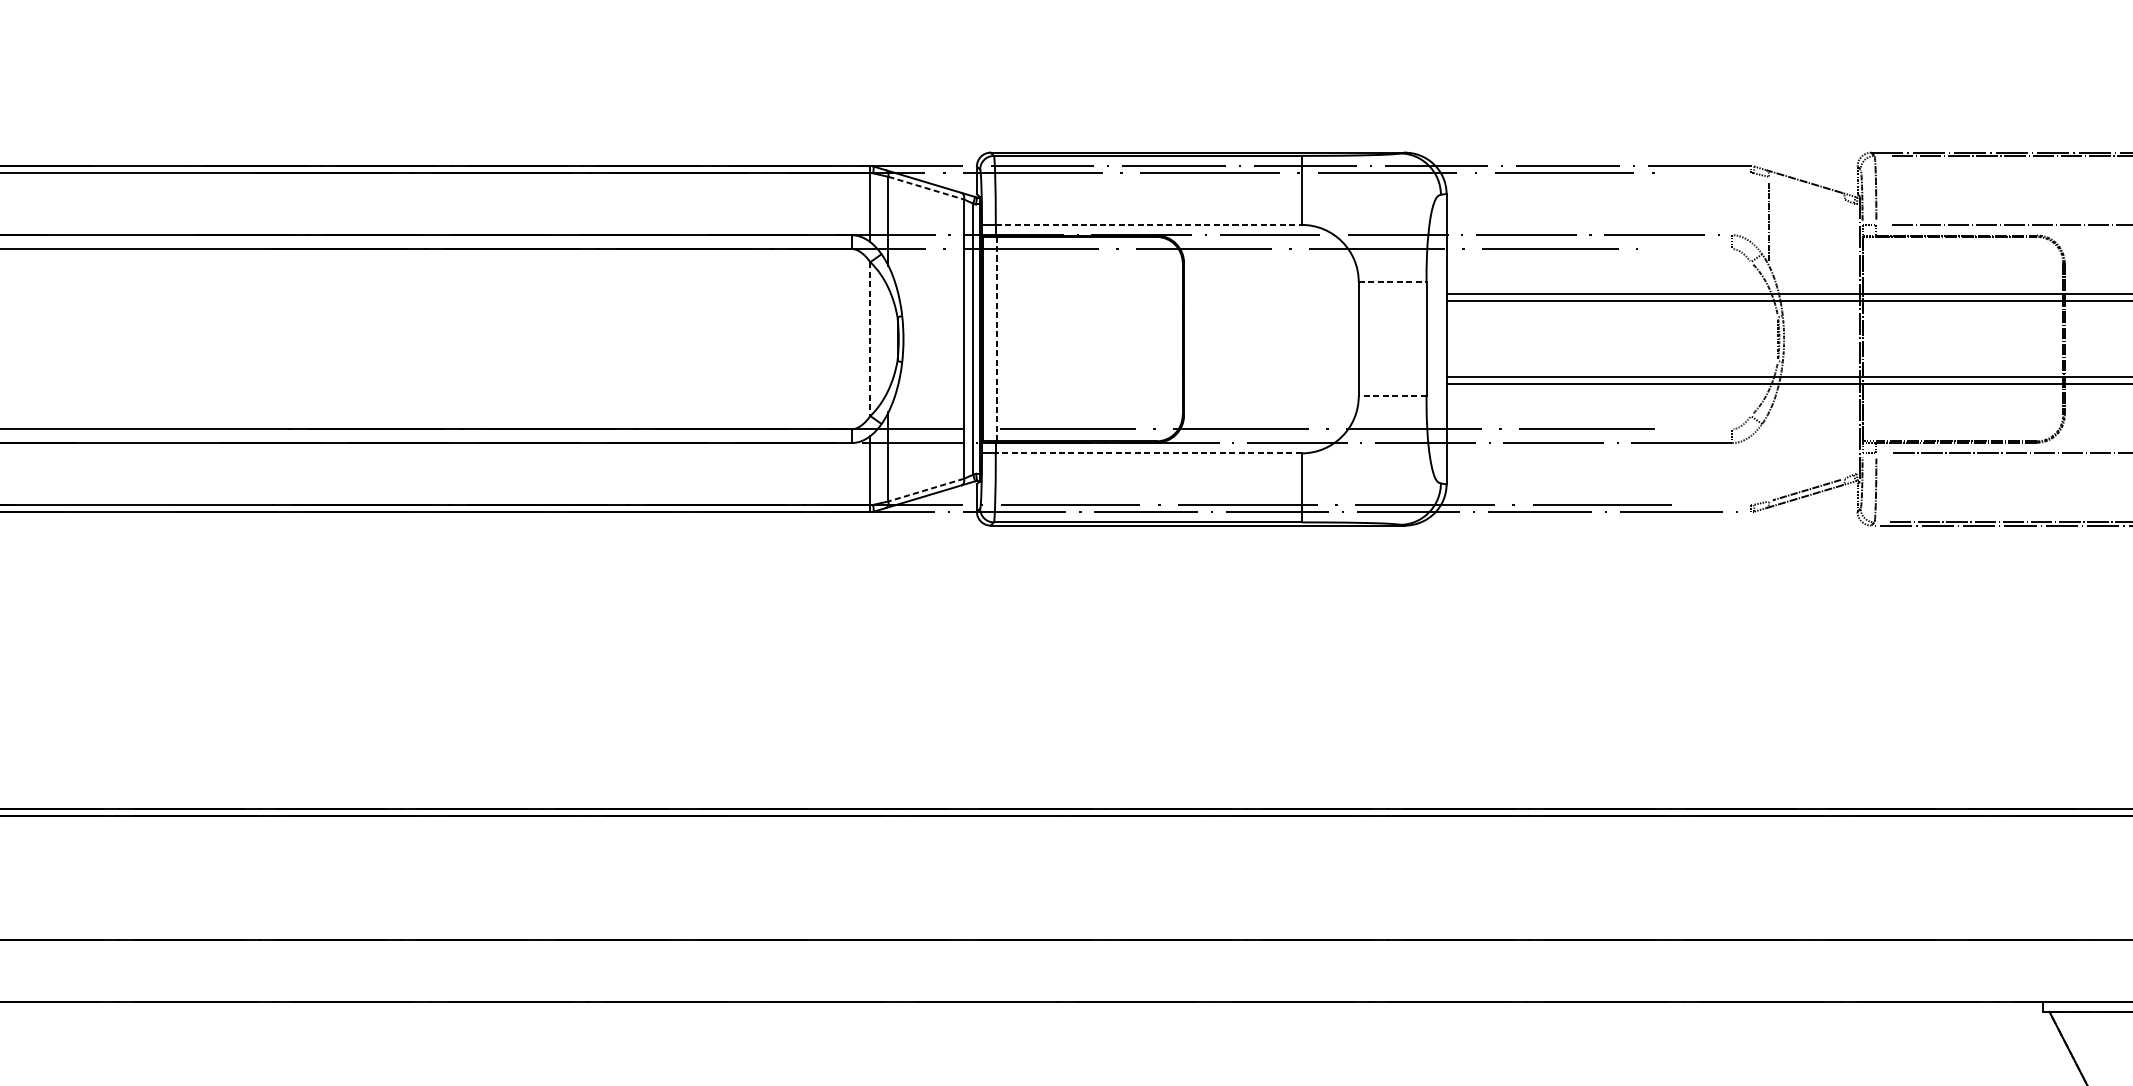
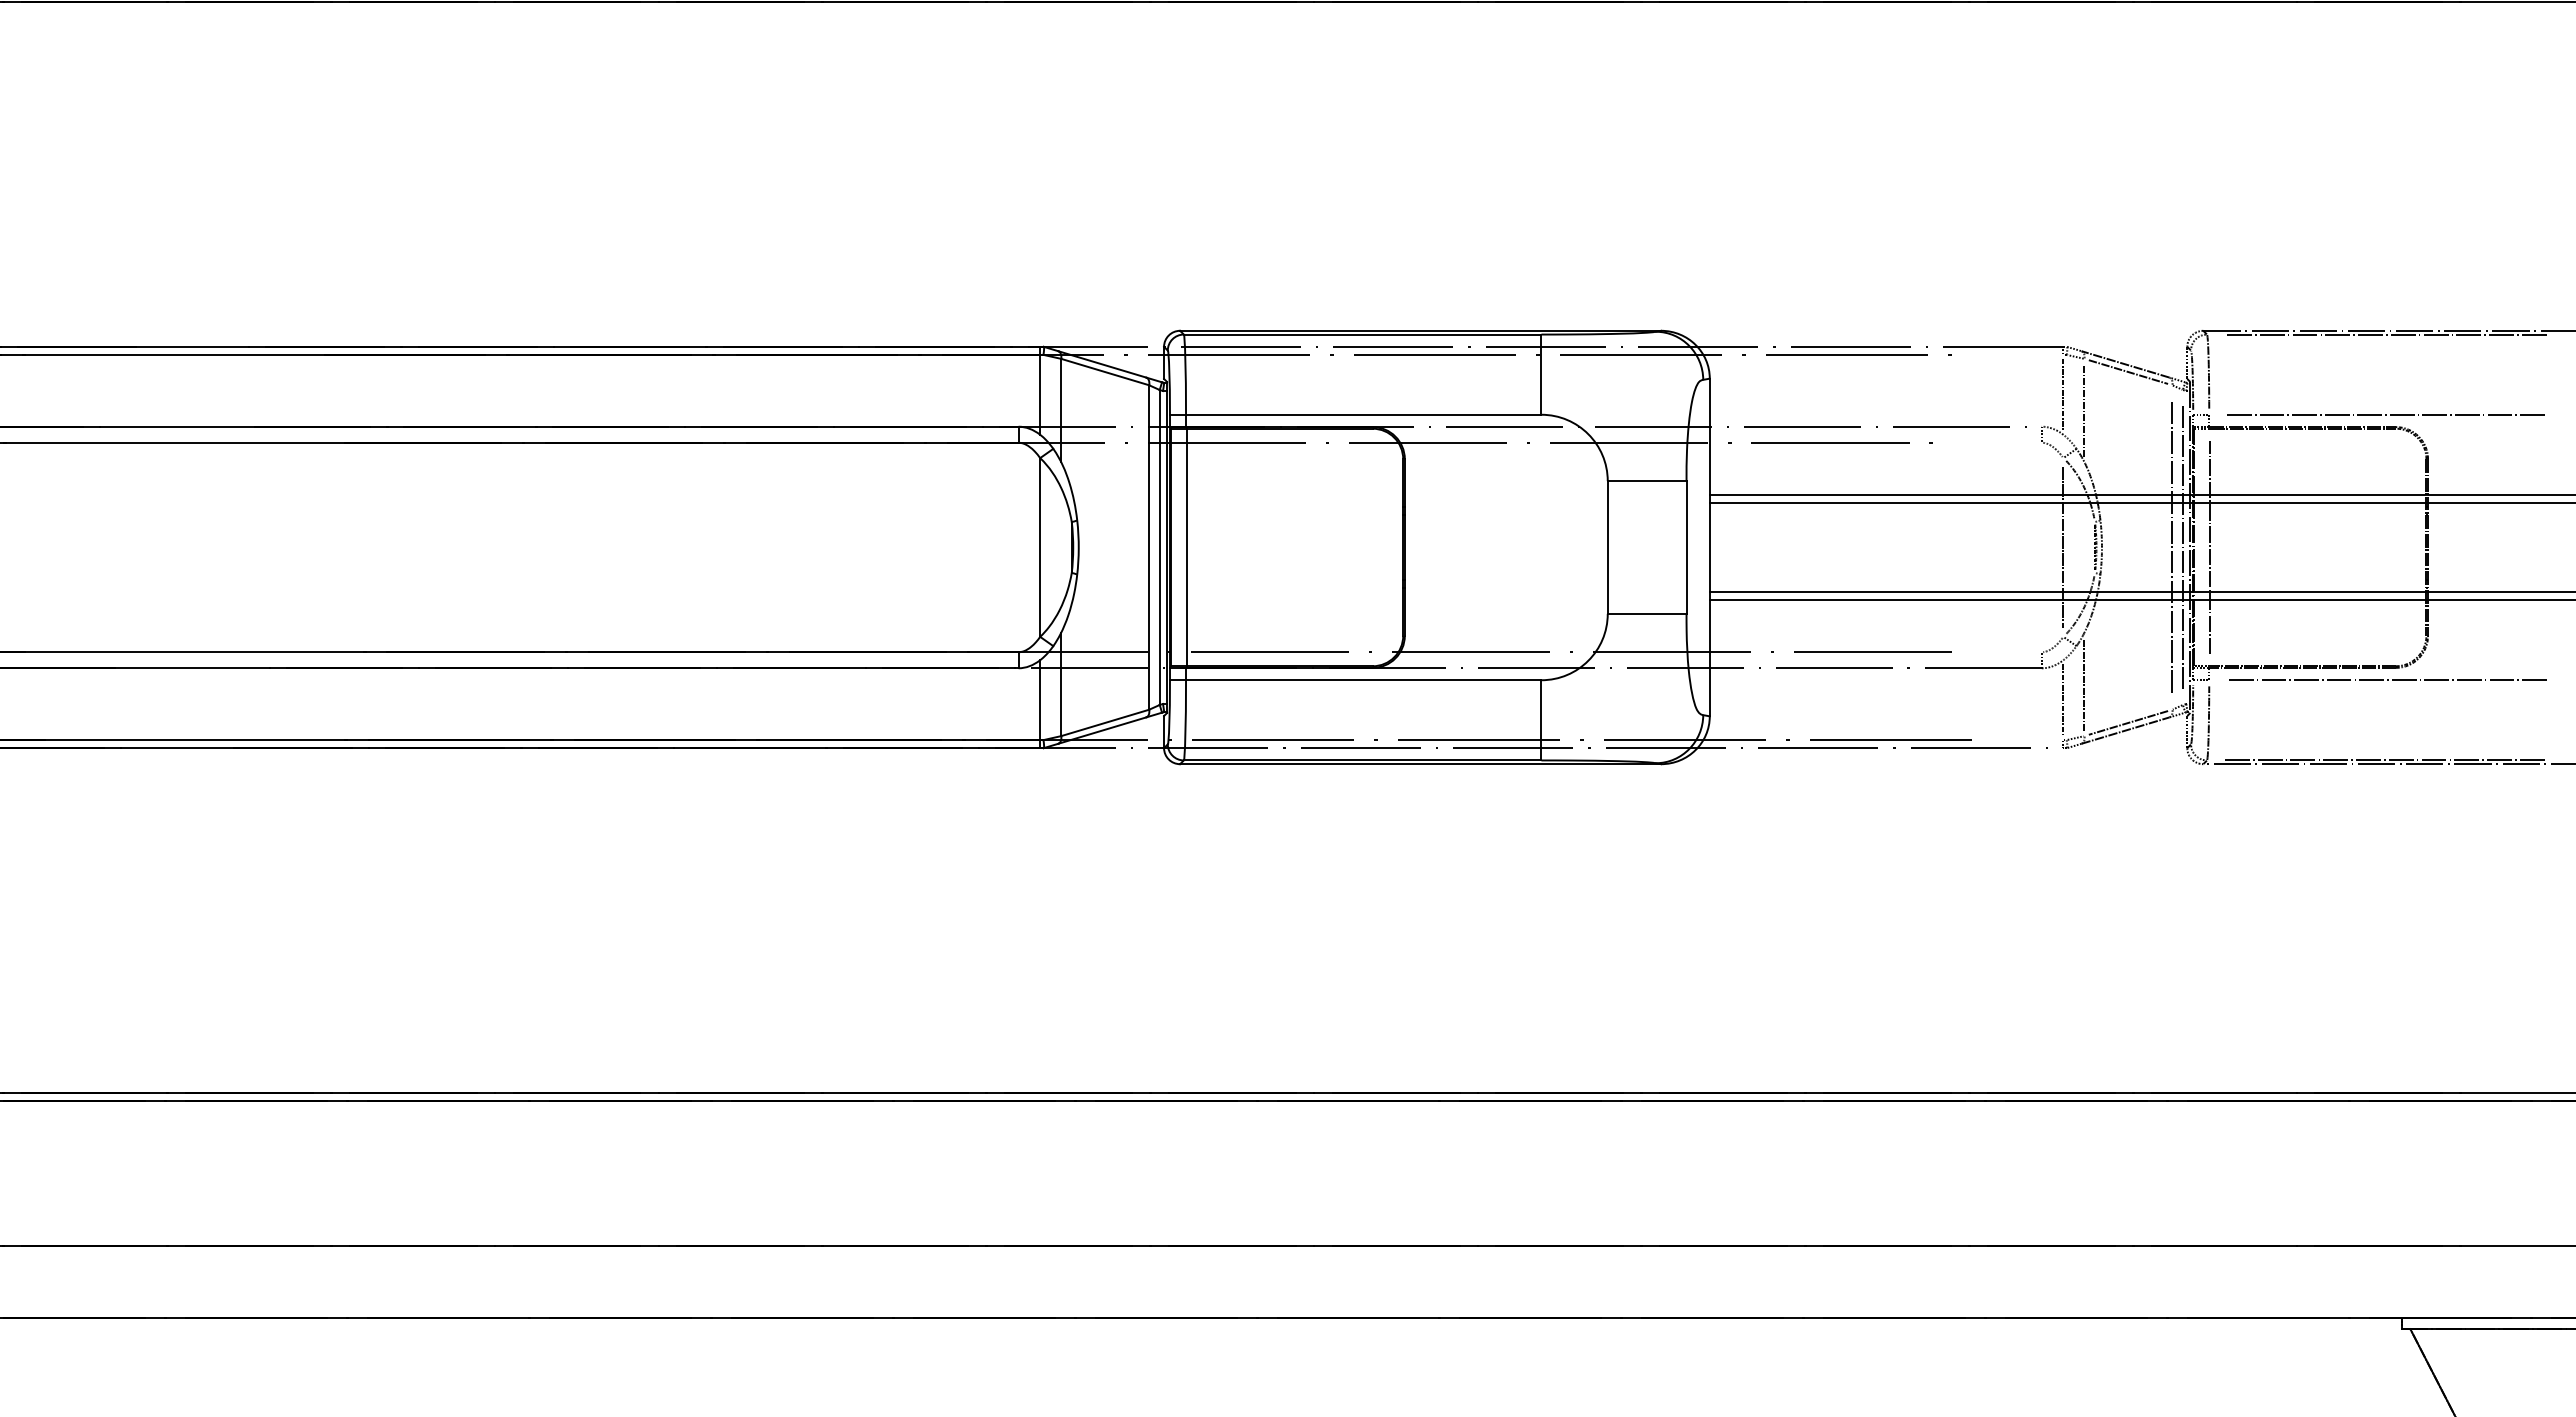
line: (1806, 187) -> (2128, 371), added
line: (926, 188) -> (1105, 372), dashed -> solid
line: (1750, 207) -> (2063, 394), added
line: (1148, 224) -> (1363, 414), dashed -> solid
line: (1392, 282) -> (1647, 481), dashed -> solid
line: (996, 339) -> (1186, 547), dashed -> solid
line: (1750, 339) -> (2063, 547), added
line: (1844, 339) -> (2172, 547), added
line: (1853, 339) -> (2182, 547), added
line: (1877, 339) -> (2210, 547), added
line: (870, 340) -> (1040, 548), dashed -> solid
line: (1392, 395) -> (1646, 613), dashed -> solid
line: (1148, 453) -> (1363, 680), dashed -> solid
line: (1769, 456) -> (2084, 683), added
line: (1750, 470) -> (2063, 700), added
line: (926, 489) -> (1105, 722), dashed -> solid

